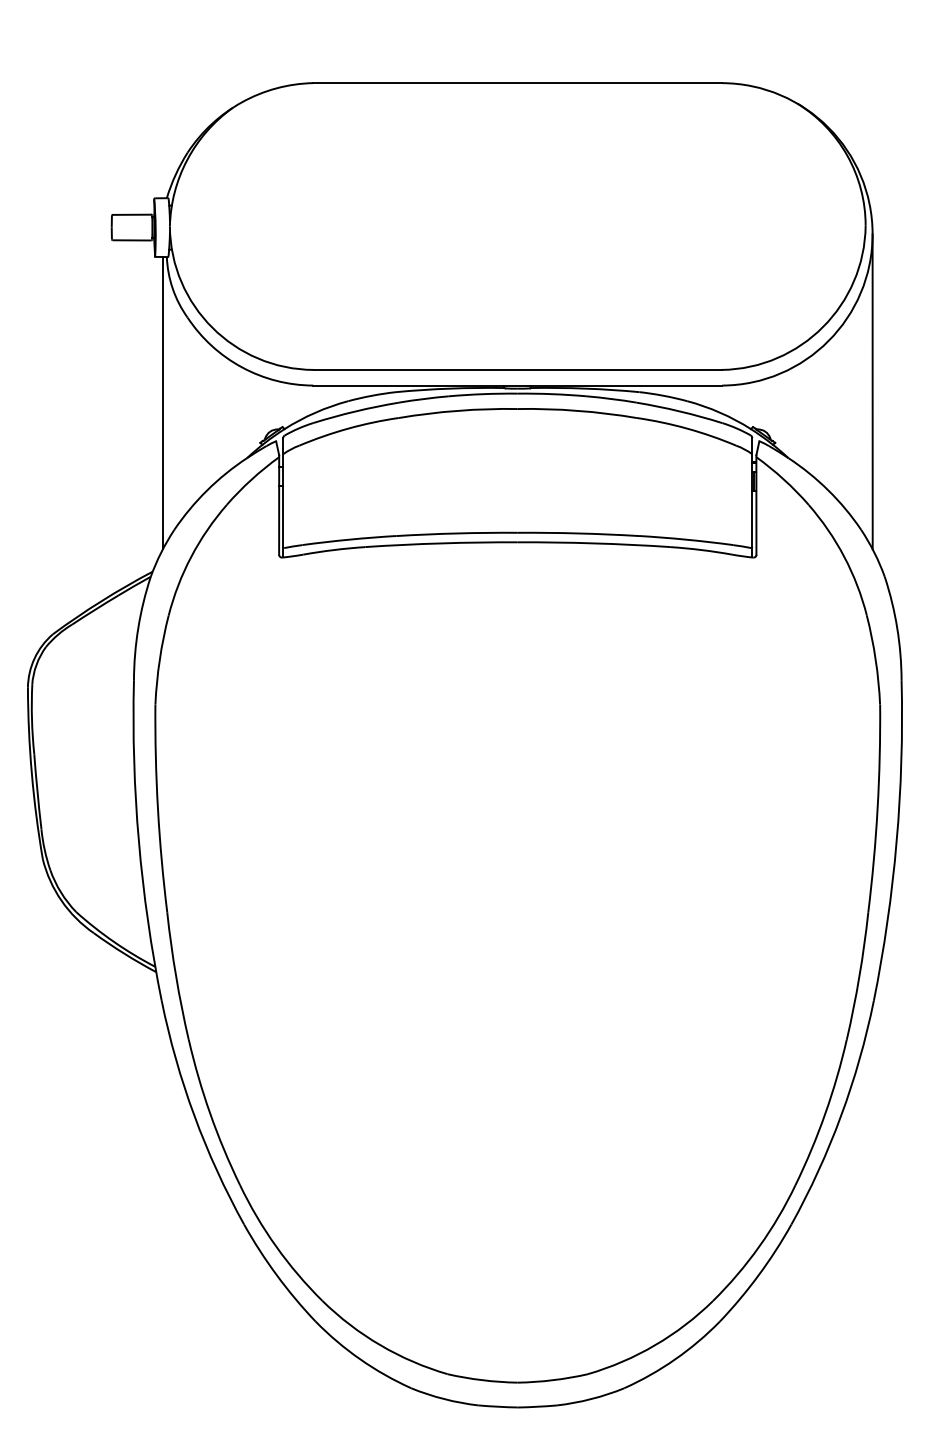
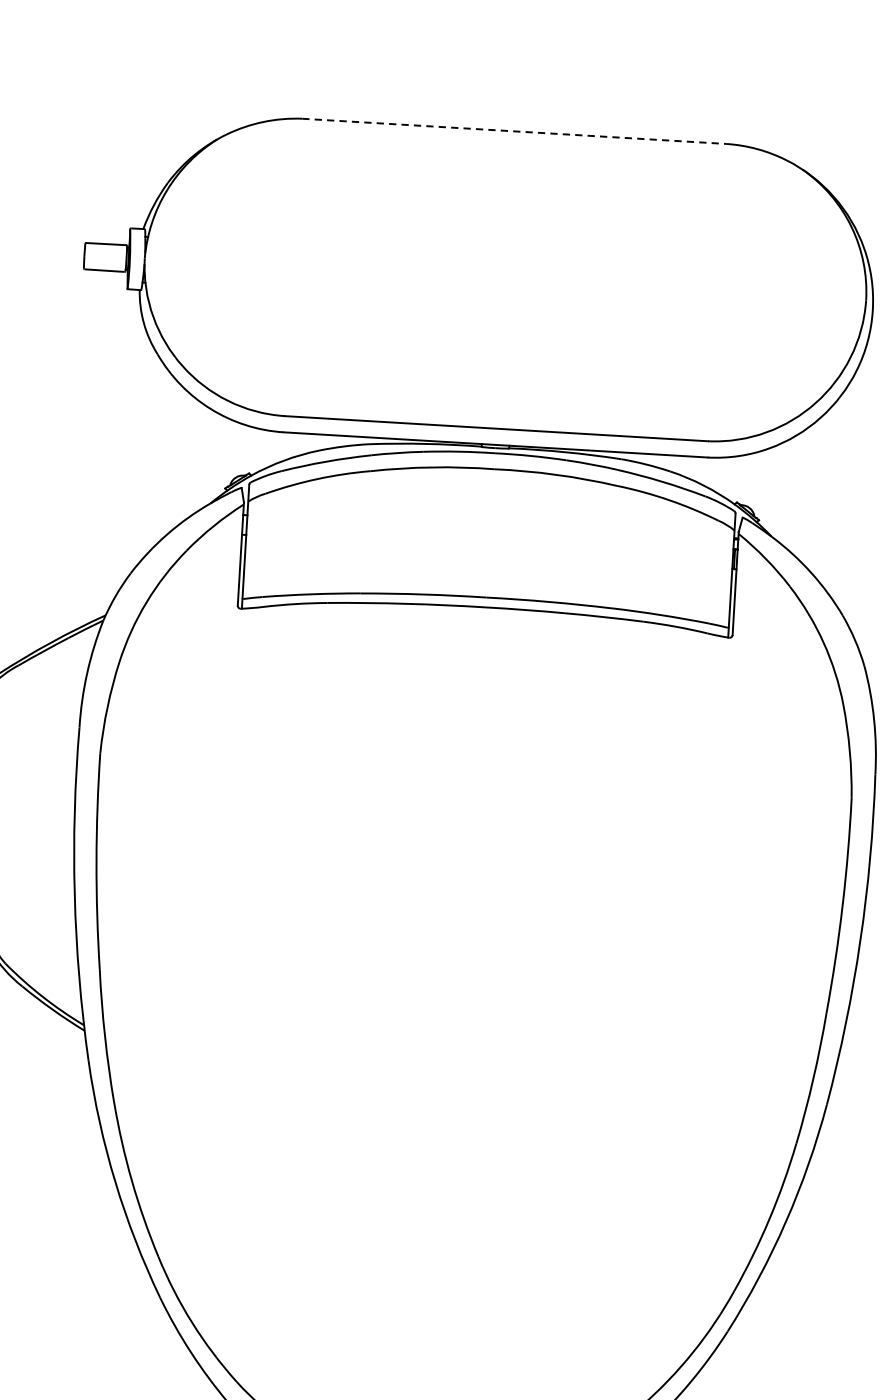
line: (518, 83) -> (514, 131), solid -> dashed
line: (872, 391) -> (863, 472), removed
line: (162, 403) -> (126, 441), removed

